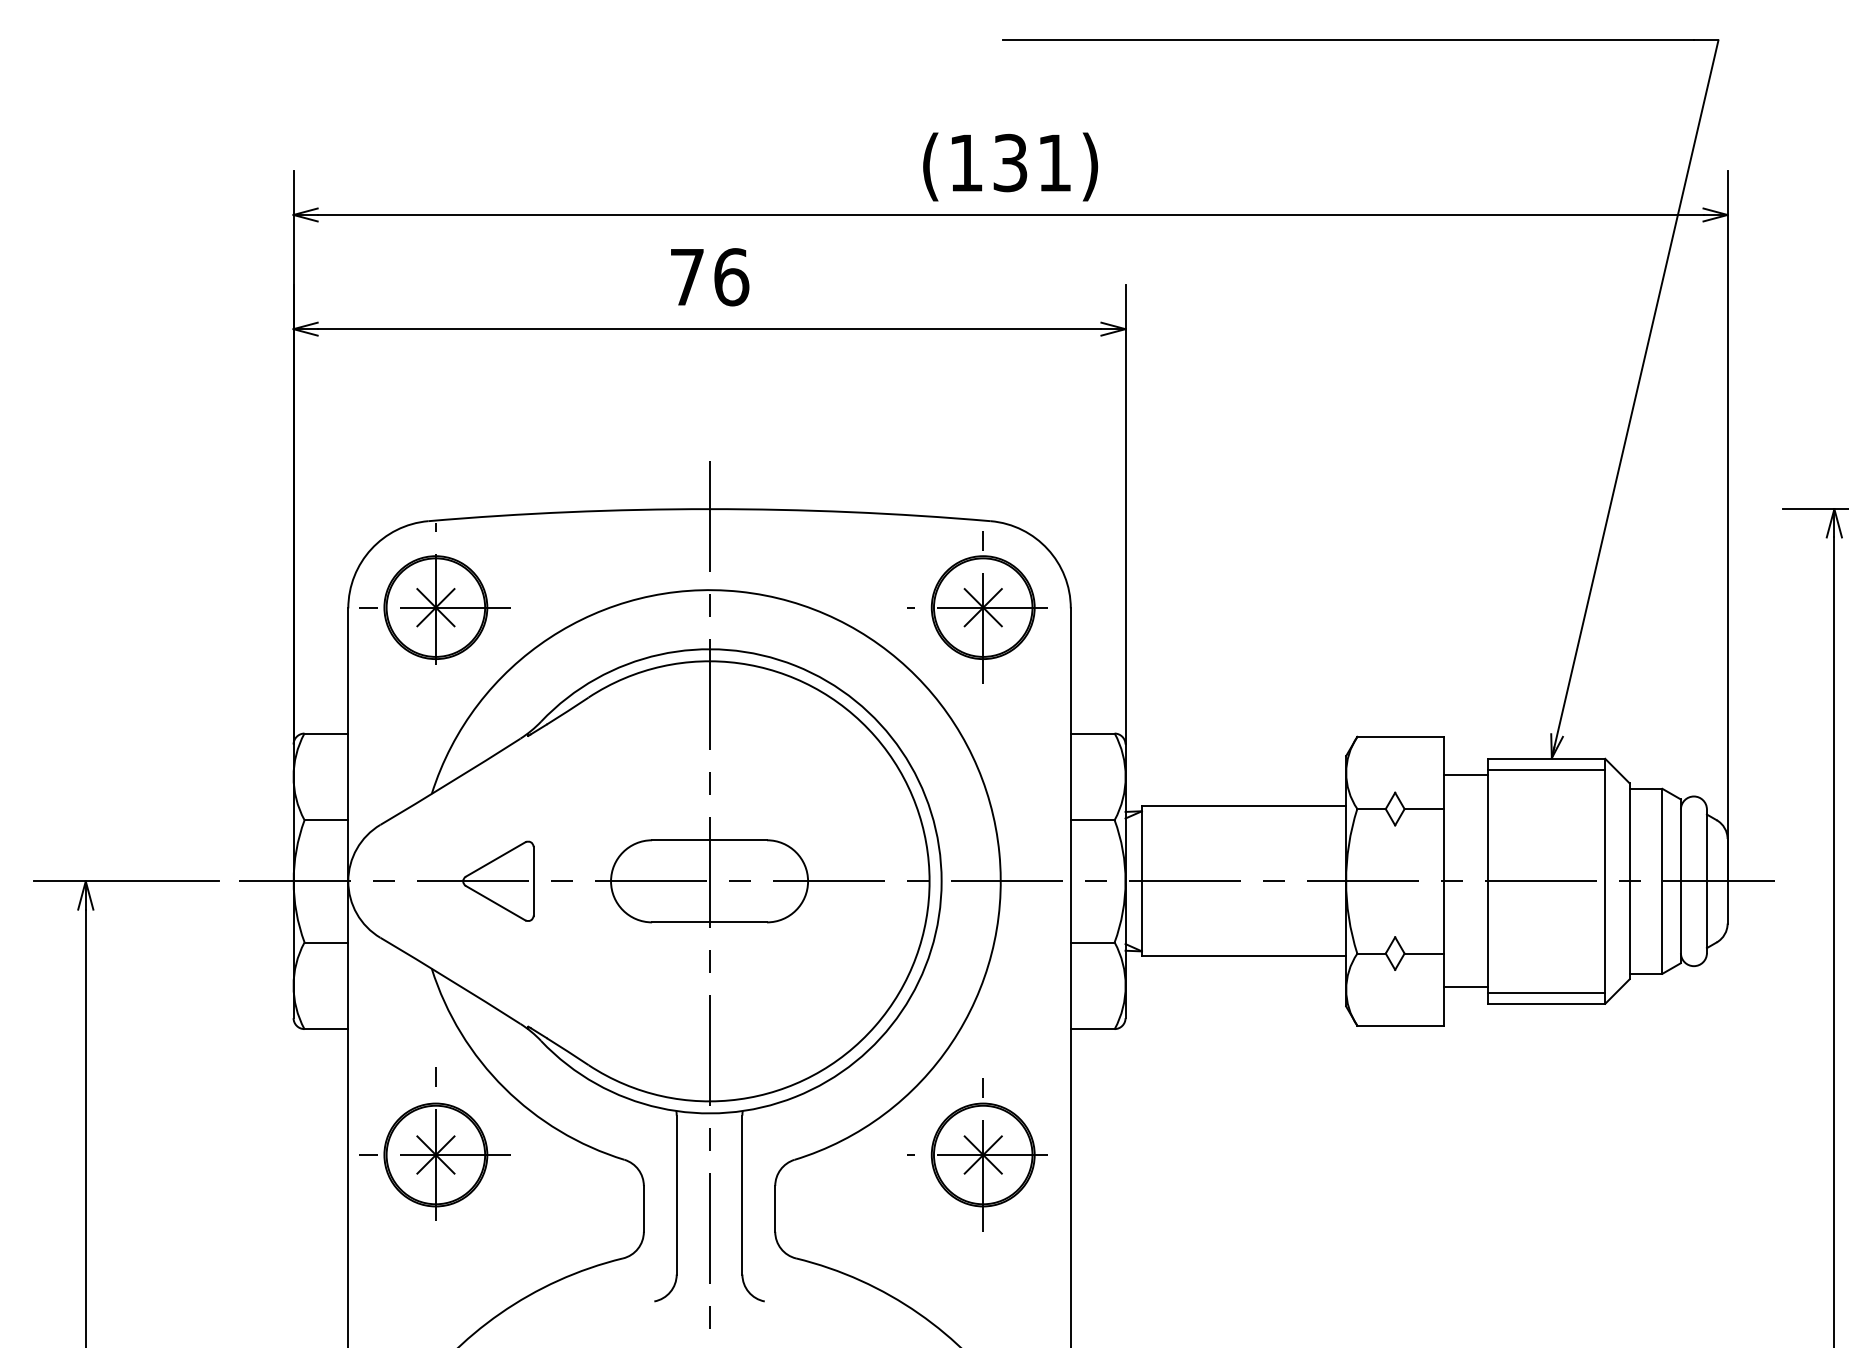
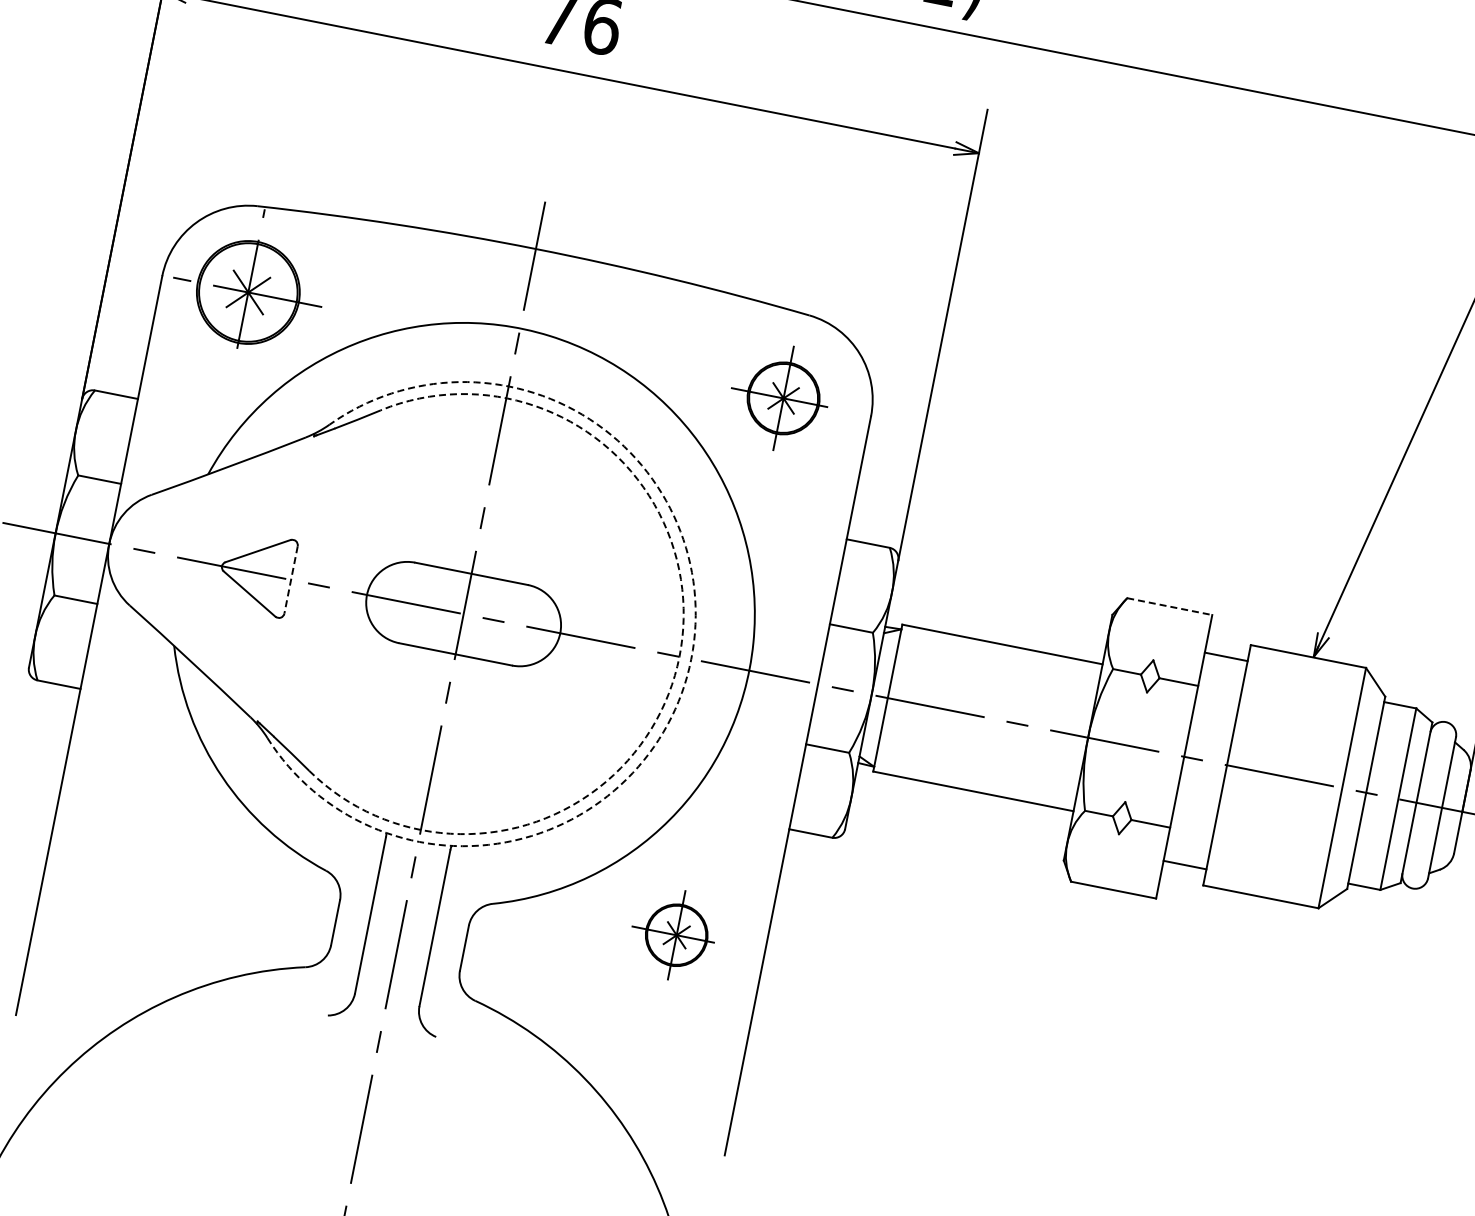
part: (977, 607) -> (779, 397), size x0.7
line: (1401, 736) -> (1170, 606), solid -> dashed
line: (1546, 769) -> (1306, 666), removed
line: (533, 881) -> (290, 580), solid -> dashed
arc: (929, 881) -> (679, 657), solid -> dashed
arc: (941, 881) -> (691, 659), solid -> dashed
line: (1546, 992) -> (1263, 885), removed
part: (434, 1143) -> (142, 817), removed
part: (977, 1154) -> (673, 934), size x0.6

